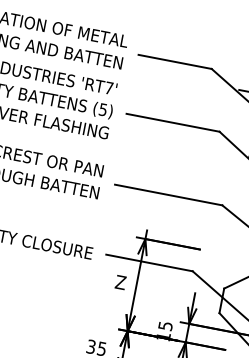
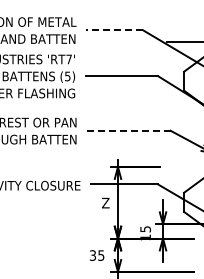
line: (174, 62) -> (114, 30), solid -> dashed
line: (169, 194) -> (129, 130), solid -> dashed

